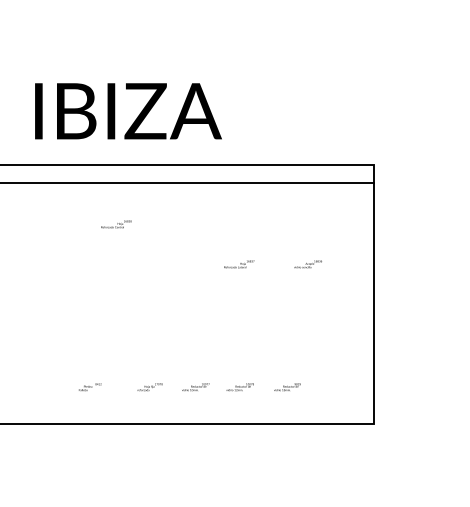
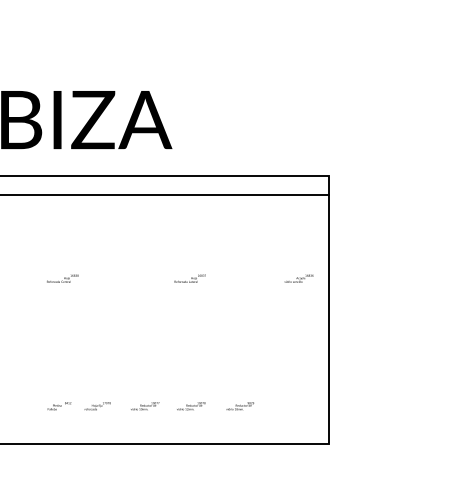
text: (116, 224) -> (62, 278), moved
text: (307, 264) -> (298, 278), moved
text: (90, 387) -> (59, 406), moved

